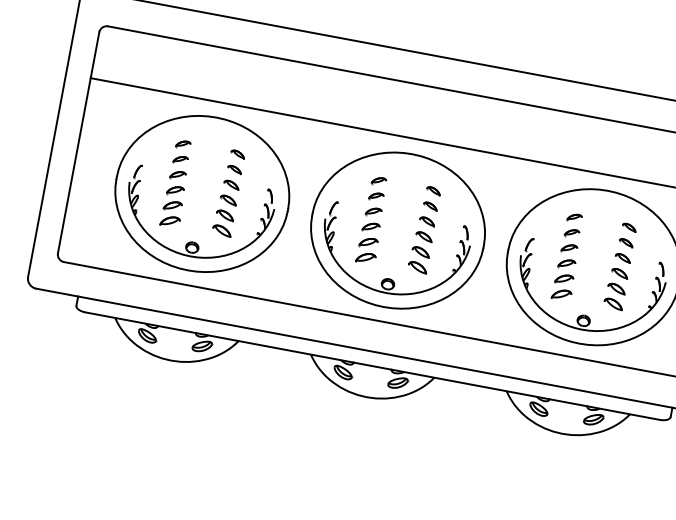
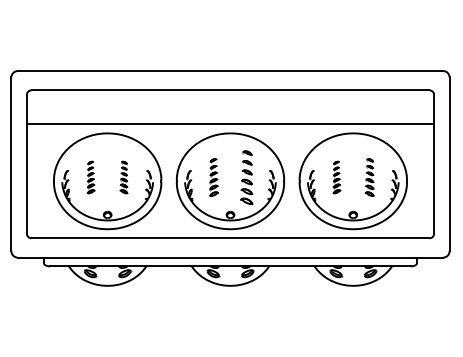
part: (176, 182) -> (90, 177), size x0.6
part: (228, 192) -> (123, 177), size x0.6
part: (372, 219) -> (213, 177), size x0.7
part: (568, 256) -> (336, 177), size x0.6
part: (620, 265) -> (369, 177), size x0.7

